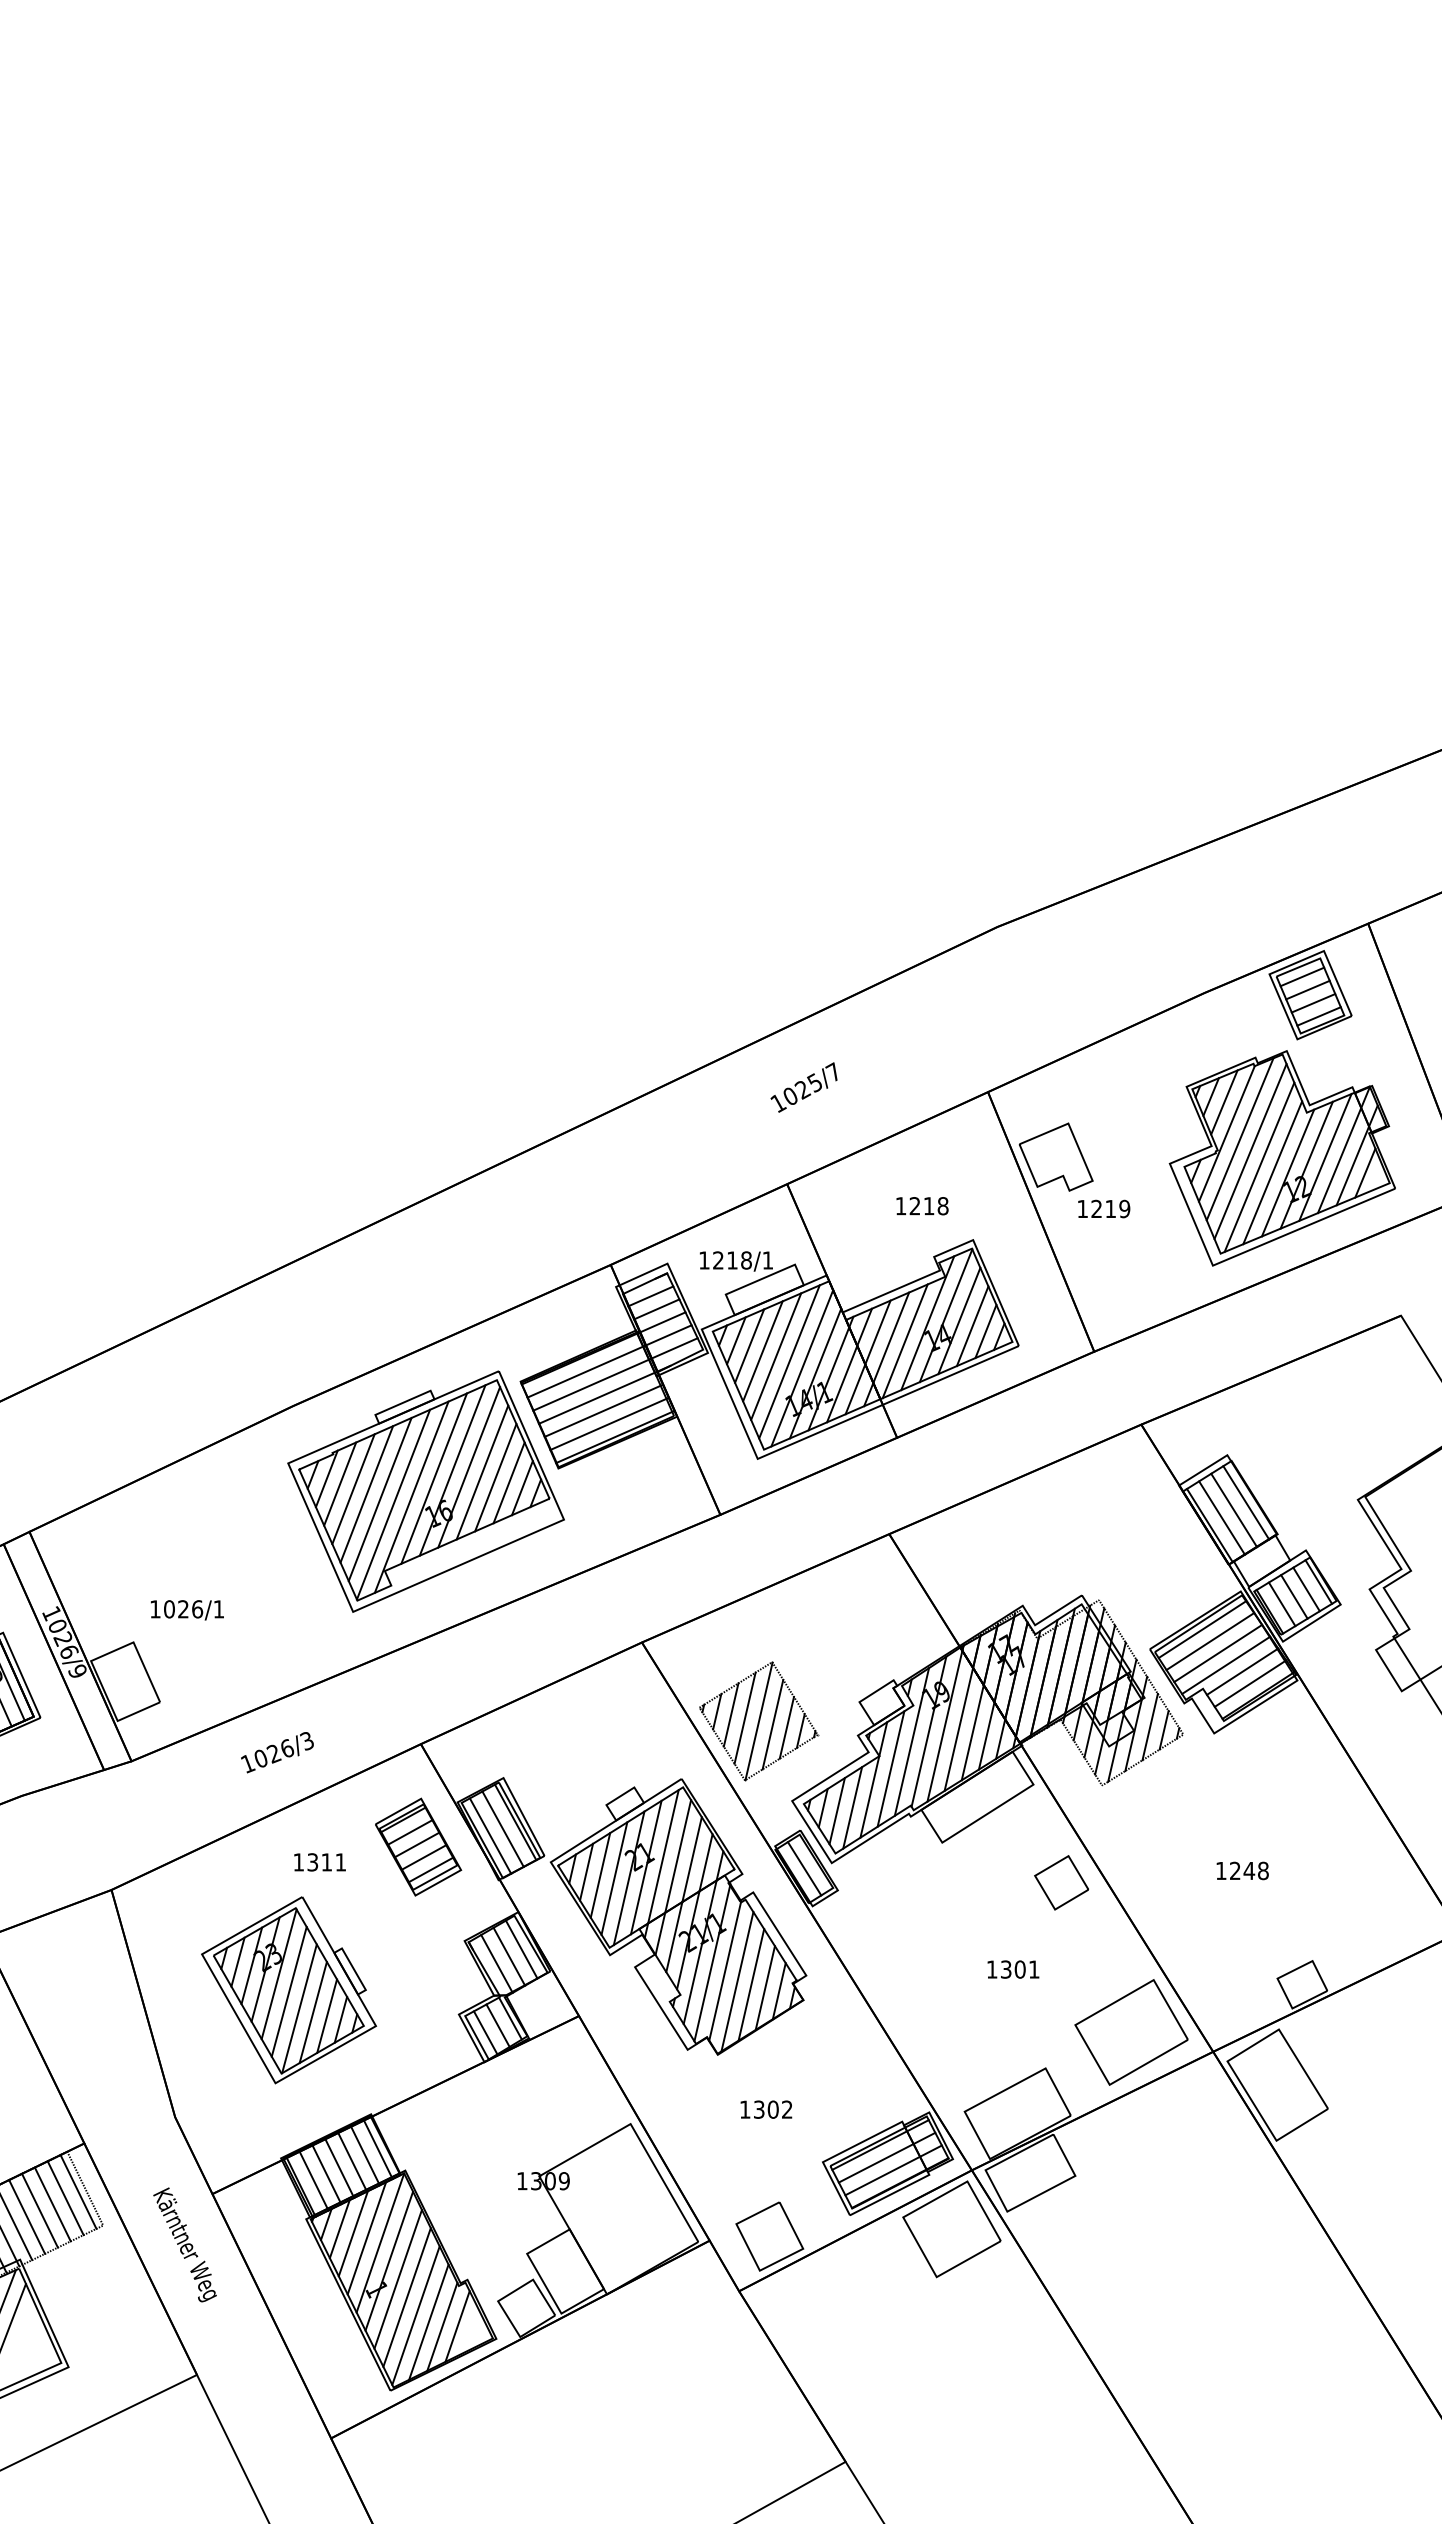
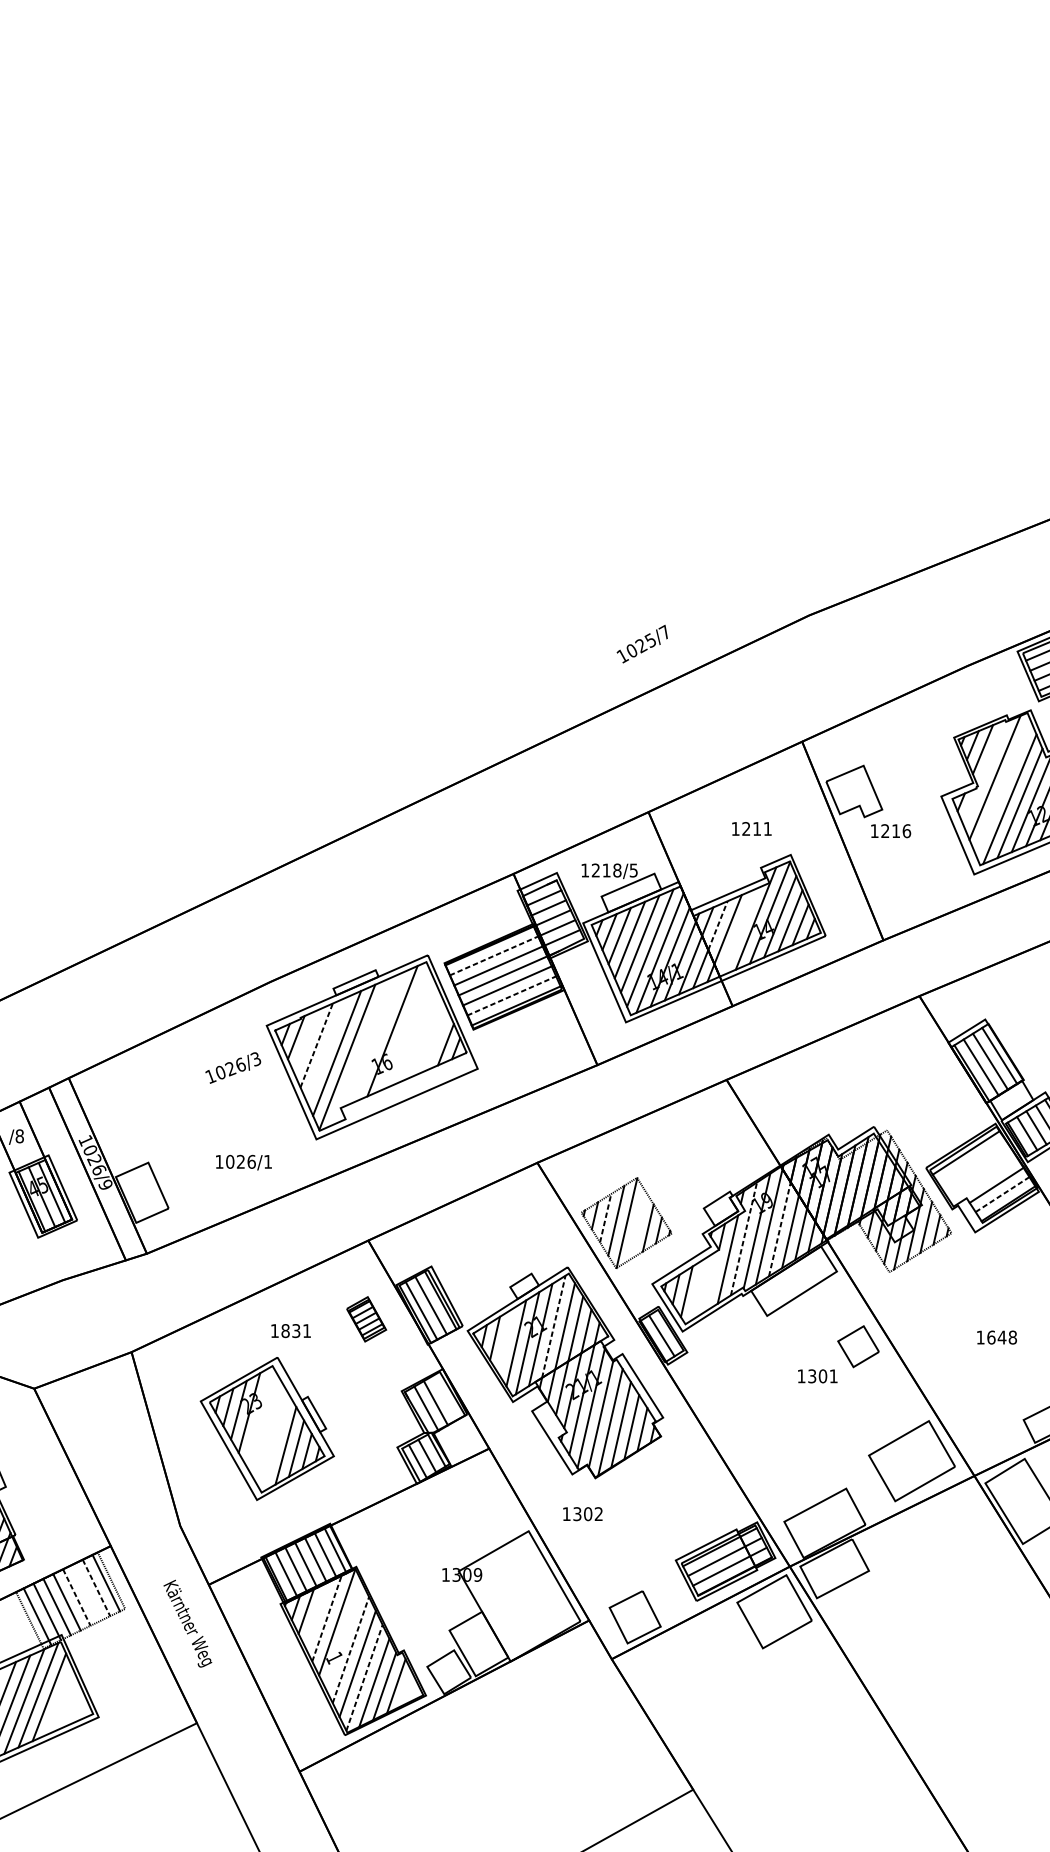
text: (803, 1087) -> (641, 644), moved
line: (1226, 1133) -> (984, 773), removed
line: (1250, 1151) -> (1003, 787), removed
text: (942, 1206) -> (767, 829), 1218 -> 1211
text: (1124, 1208) -> (906, 830), 1219 -> 1216
text: (767, 1260) -> (633, 870), 1218/1 -> 1218/5
line: (878, 1332) -> (718, 925), solid -> dashed
line: (904, 1341) -> (738, 932), removed
line: (586, 1371) -> (494, 955), solid -> dashed
line: (609, 1423) -> (512, 995), solid -> dashed
line: (469, 1467) -> (405, 1028), removed
line: (482, 1472) -> (415, 1032), removed
line: (495, 1477) -> (425, 1036), removed
line: (433, 1478) -> (377, 1037), removed
line: (508, 1482) -> (435, 1040), removed
line: (340, 1483) -> (306, 1041), removed
line: (353, 1489) -> (316, 1045), solid -> dashed
line: (366, 1494) -> (326, 1049), removed
line: (411, 1496) -> (361, 1051), removed
text: (187, 1610) -> (244, 1162), moved
line: (1210, 1641) -> (972, 1162), removed
line: (1218, 1653) -> (978, 1171), removed
line: (1226, 1665) -> (984, 1180), removed
line: (1250, 1683) -> (1003, 1194), solid -> dashed
line: (731, 1714) -> (605, 1217), solid -> dashed
line: (772, 1724) -> (637, 1225), removed
line: (958, 1728) -> (779, 1228), solid -> dashed
line: (911, 1741) -> (743, 1238), solid -> dashed
text: (277, 1752) -> (233, 1067), moved
line: (869, 1796) -> (711, 1280), removed
line: (852, 1807) -> (698, 1289), removed
part: (418, 1846) -> (366, 1318), size x0.6
line: (663, 1856) -> (553, 1326), solid -> dashed
text: (319, 1862) -> (290, 1331), 1311 -> 1831
text: (1235, 1870) -> (991, 1337), 1248 -> 1648
line: (600, 1875) -> (505, 1341), removed
line: (521, 1949) -> (445, 1397), removed
text: (1013, 1969) -> (817, 1376), moved
line: (278, 1974) -> (259, 1416), removed
line: (288, 1991) -> (266, 1429), removed
line: (299, 2008) -> (275, 1442), removed
text: (766, 2109) -> (582, 1513), moved
line: (65, 2198) -> (96, 1588), solid -> dashed
line: (52, 2204) -> (86, 1592), removed
line: (40, 2211) -> (77, 1598), solid -> dashed
line: (352, 2233) -> (315, 1614), removed
line: (367, 2237) -> (327, 1618), solid -> dashed
line: (389, 2260) -> (344, 1635), removed
line: (398, 2278) -> (351, 1649), solid -> dashed
line: (416, 2315) -> (364, 1677), solid -> dashed

